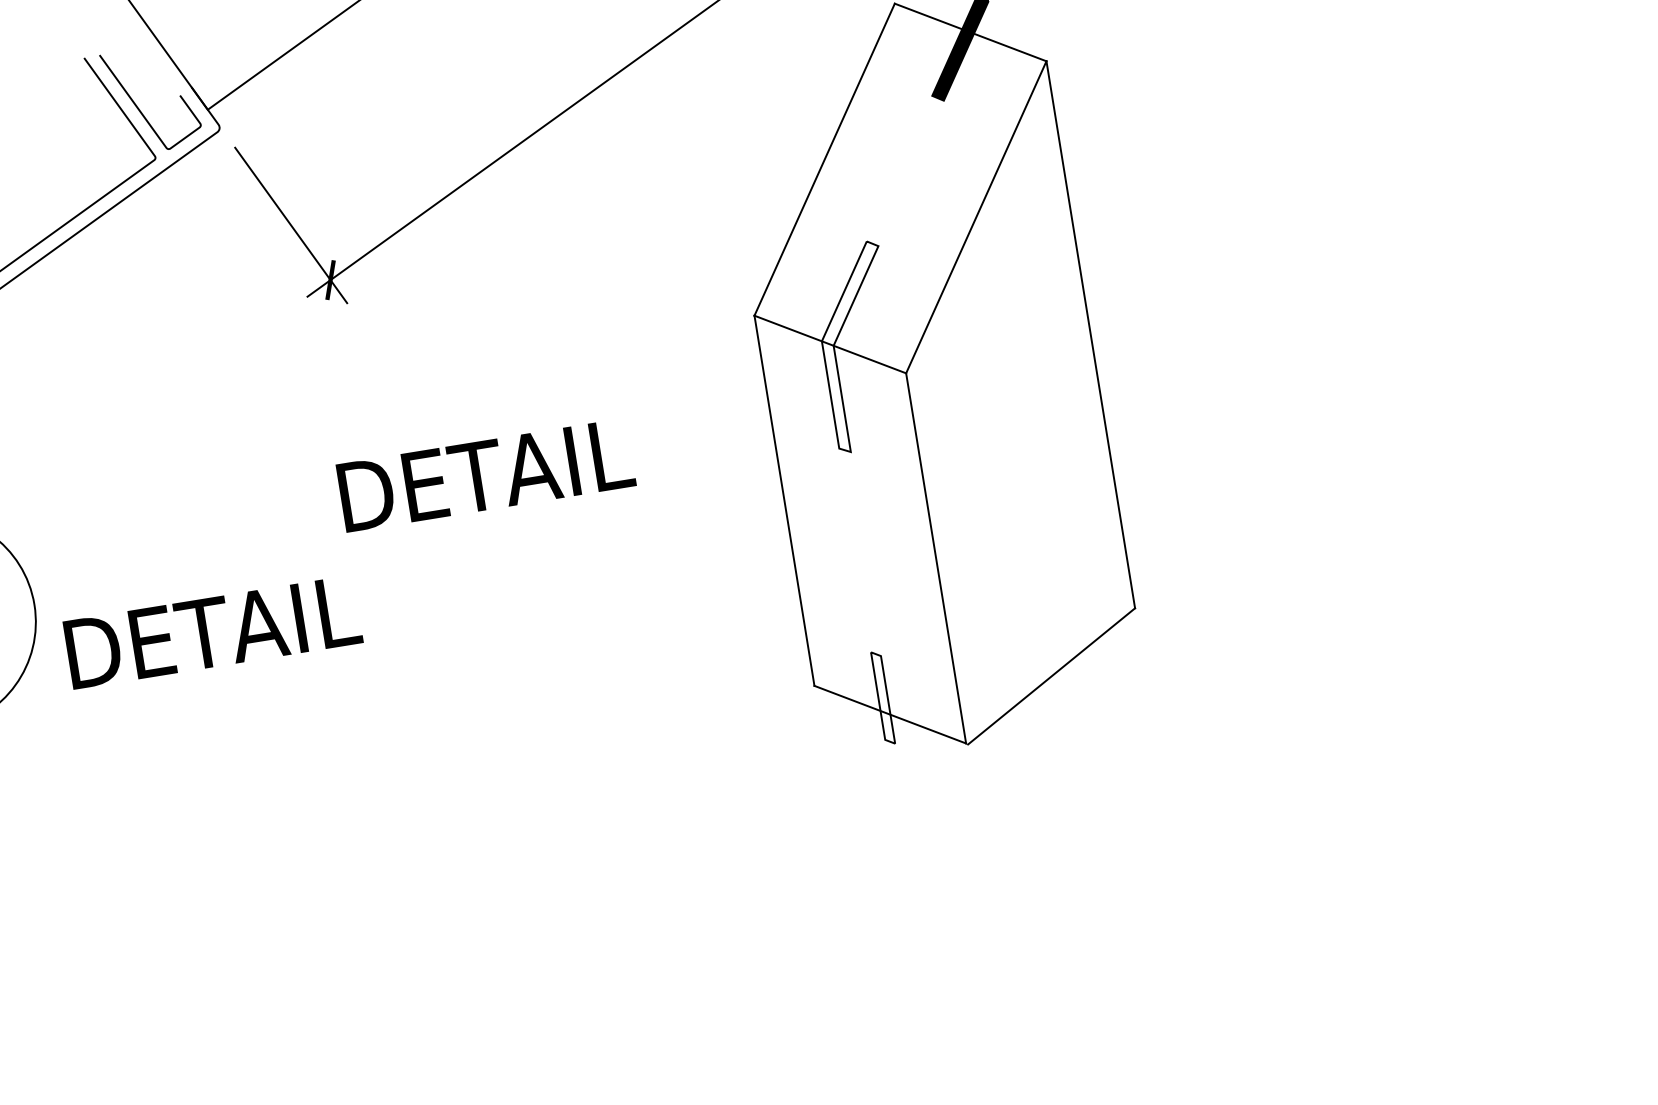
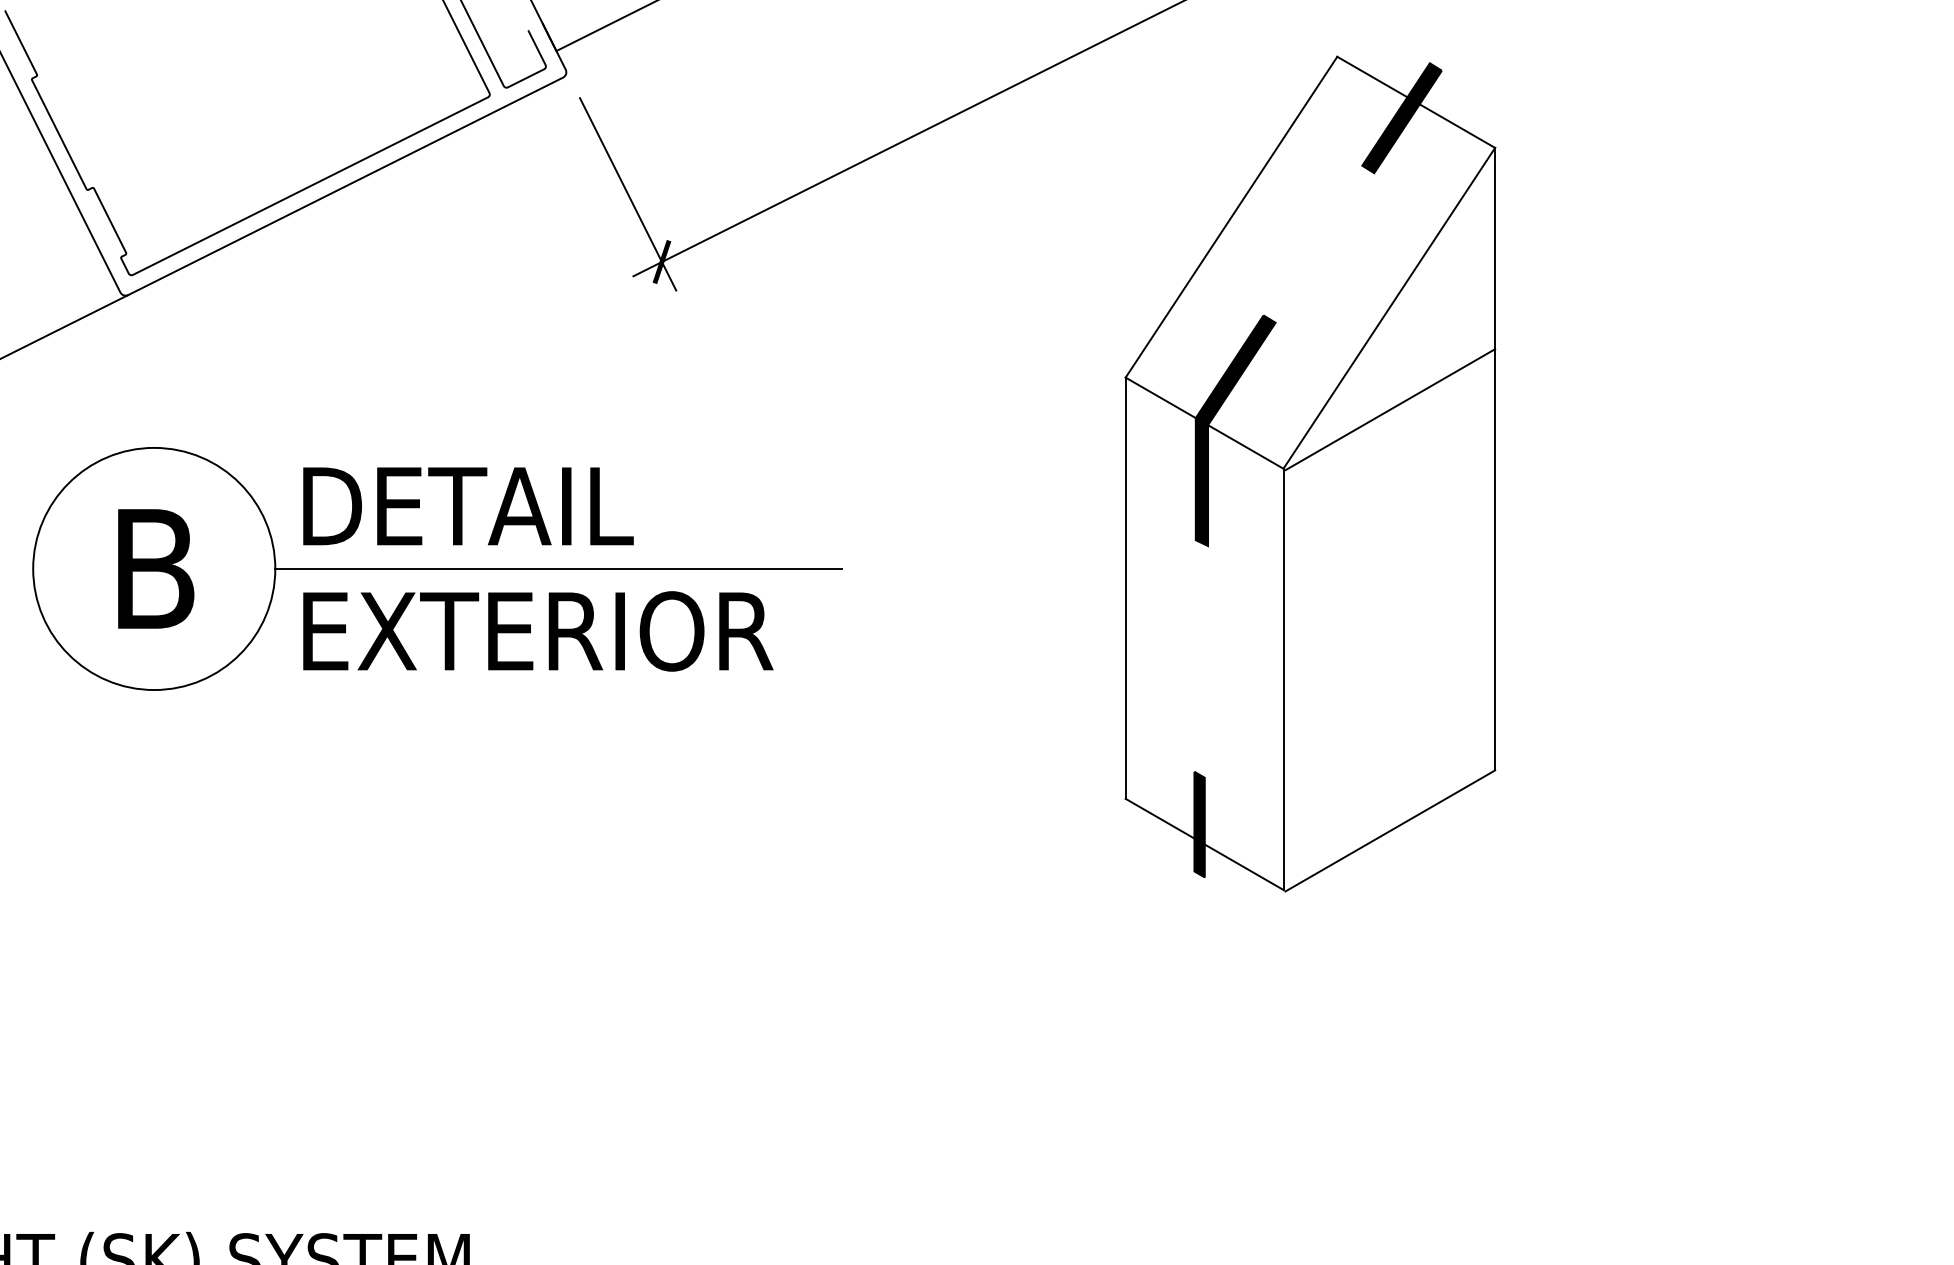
line: (991, 306) -> (1390, 409), added
fill: (858, 346) -> (1235, 430), added
text: (486, 475) -> (468, 506), moved
line: (283, 564) -> (558, 568), added
text: (278, 621) -> (542, 631), DETAIL -> EXTERIOR
fill: (882, 697) -> (1199, 824), added

